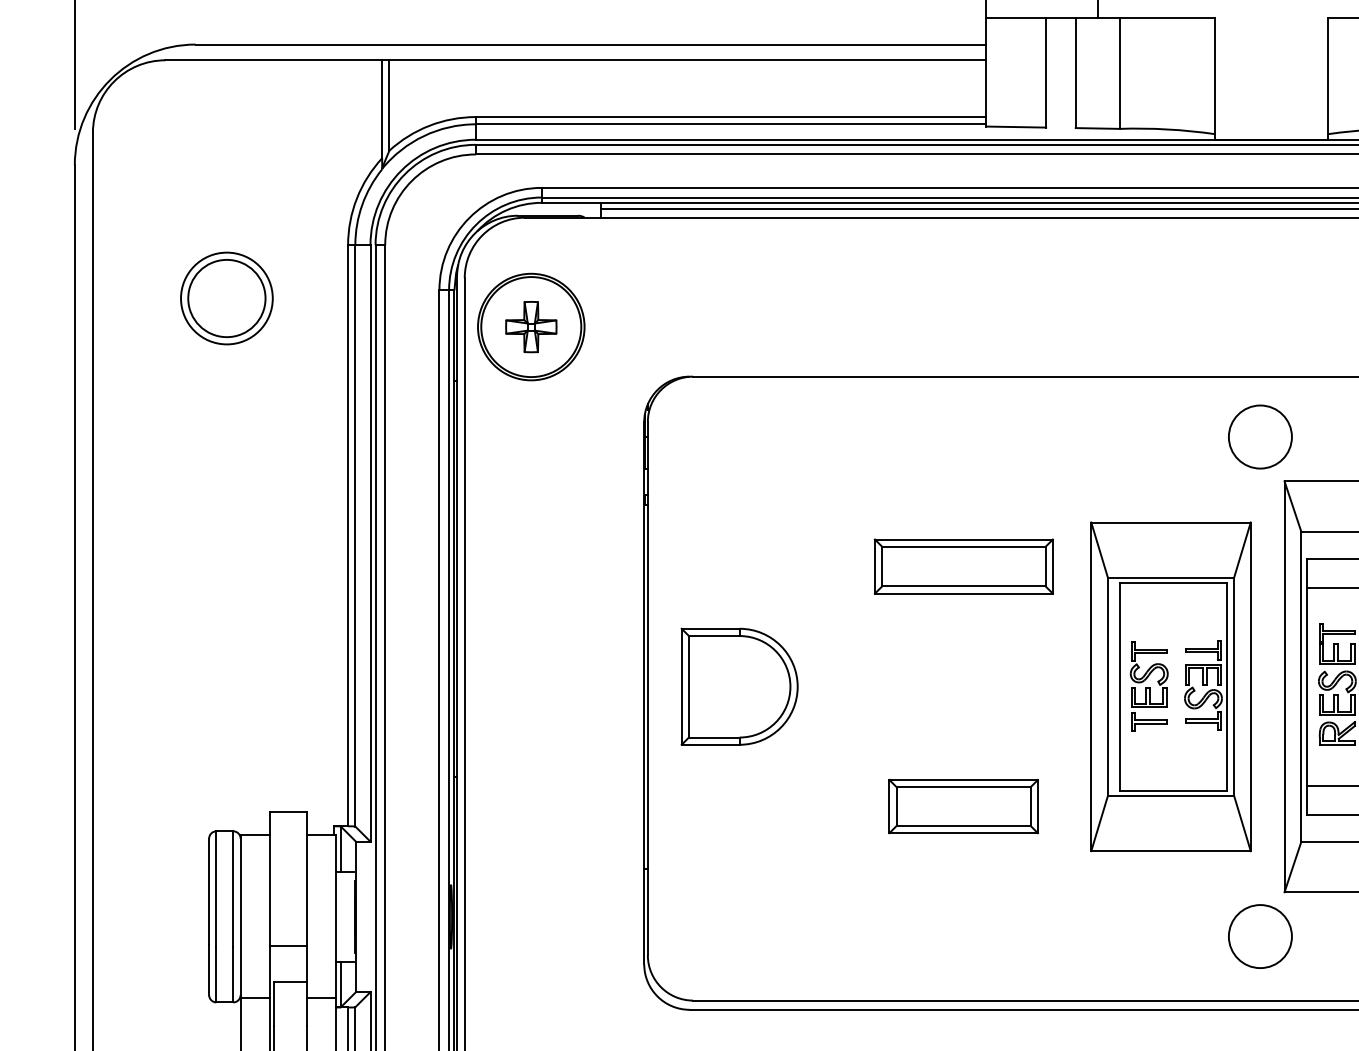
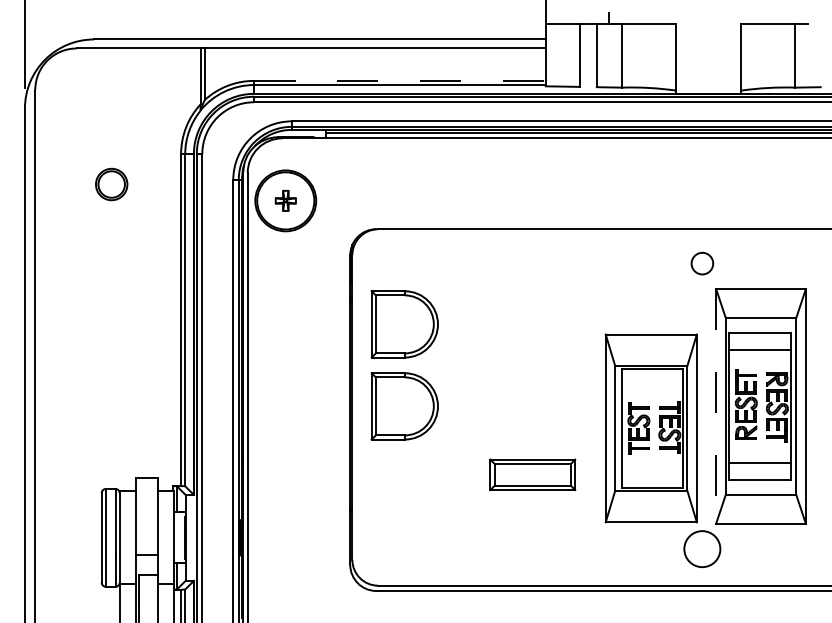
line: (730, 116) -> (399, 80), solid -> dashed
part: (226, 298) -> (111, 184), size x0.6
part: (530, 326) -> (285, 200), size x0.7
circle: (1260, 436) -> (702, 263), size x0.6
part: (739, 543) -> (404, 324), added
part: (963, 566) -> (532, 337), removed
part: (1169, 686) -> (650, 428), moved
line: (1285, 686) -> (716, 406), solid -> dashed

